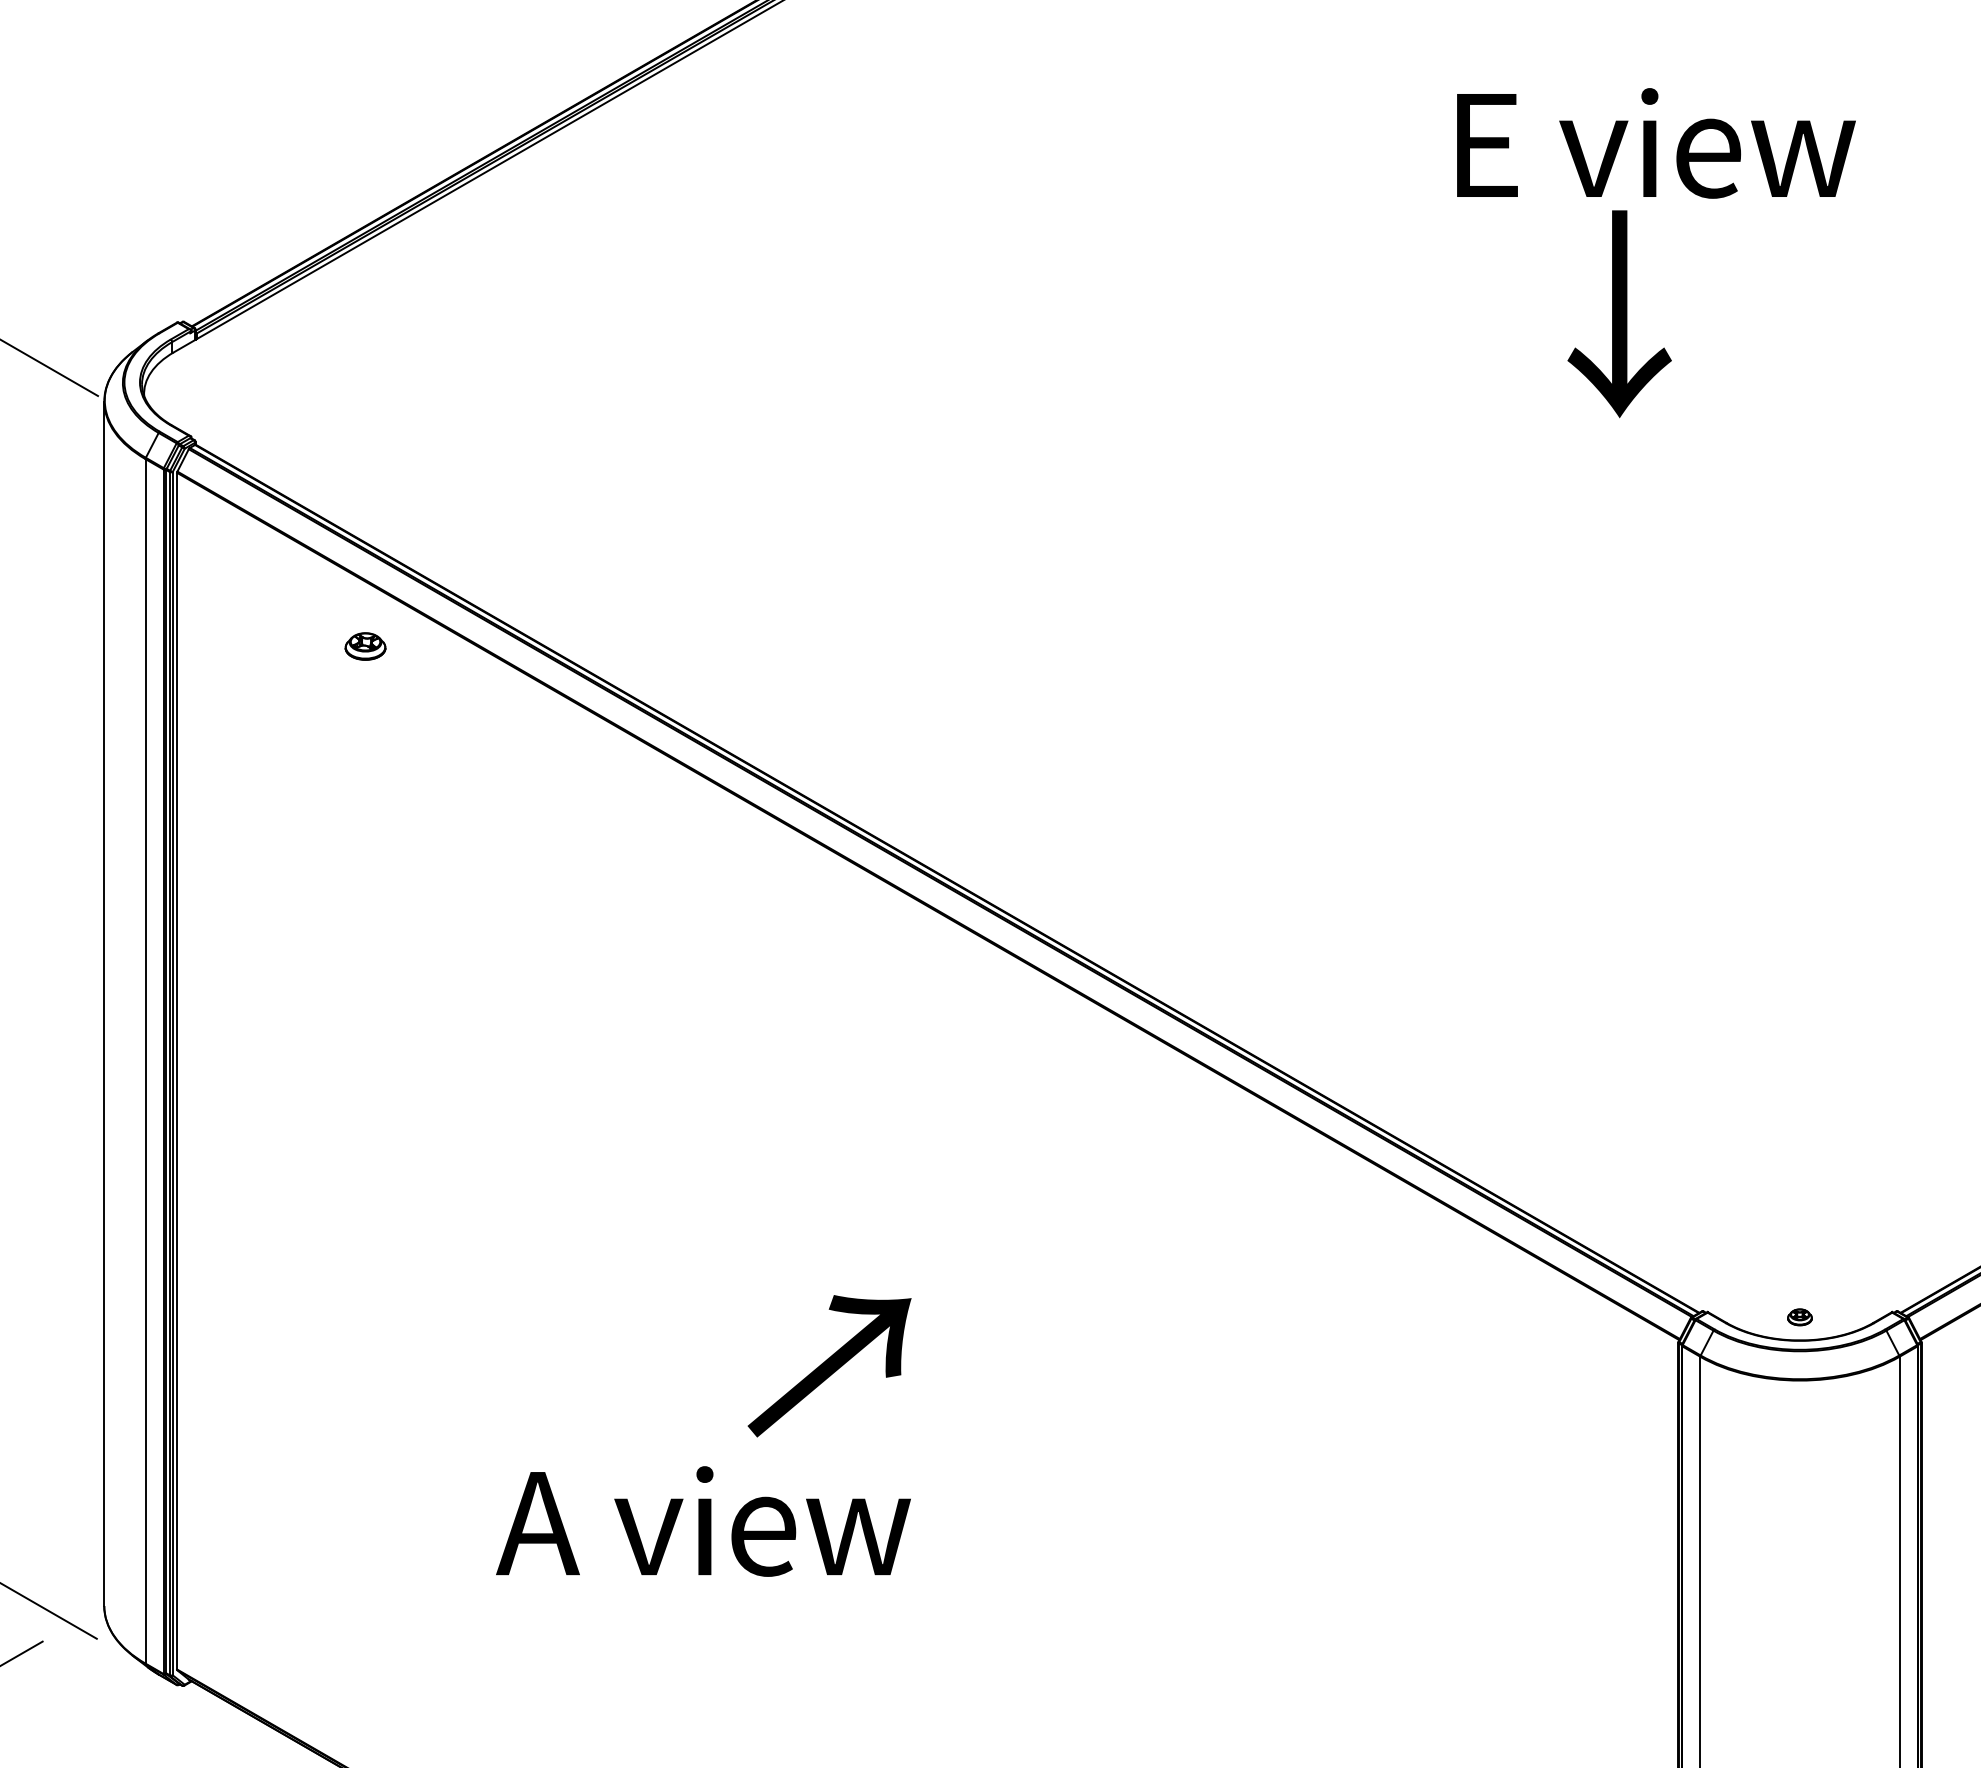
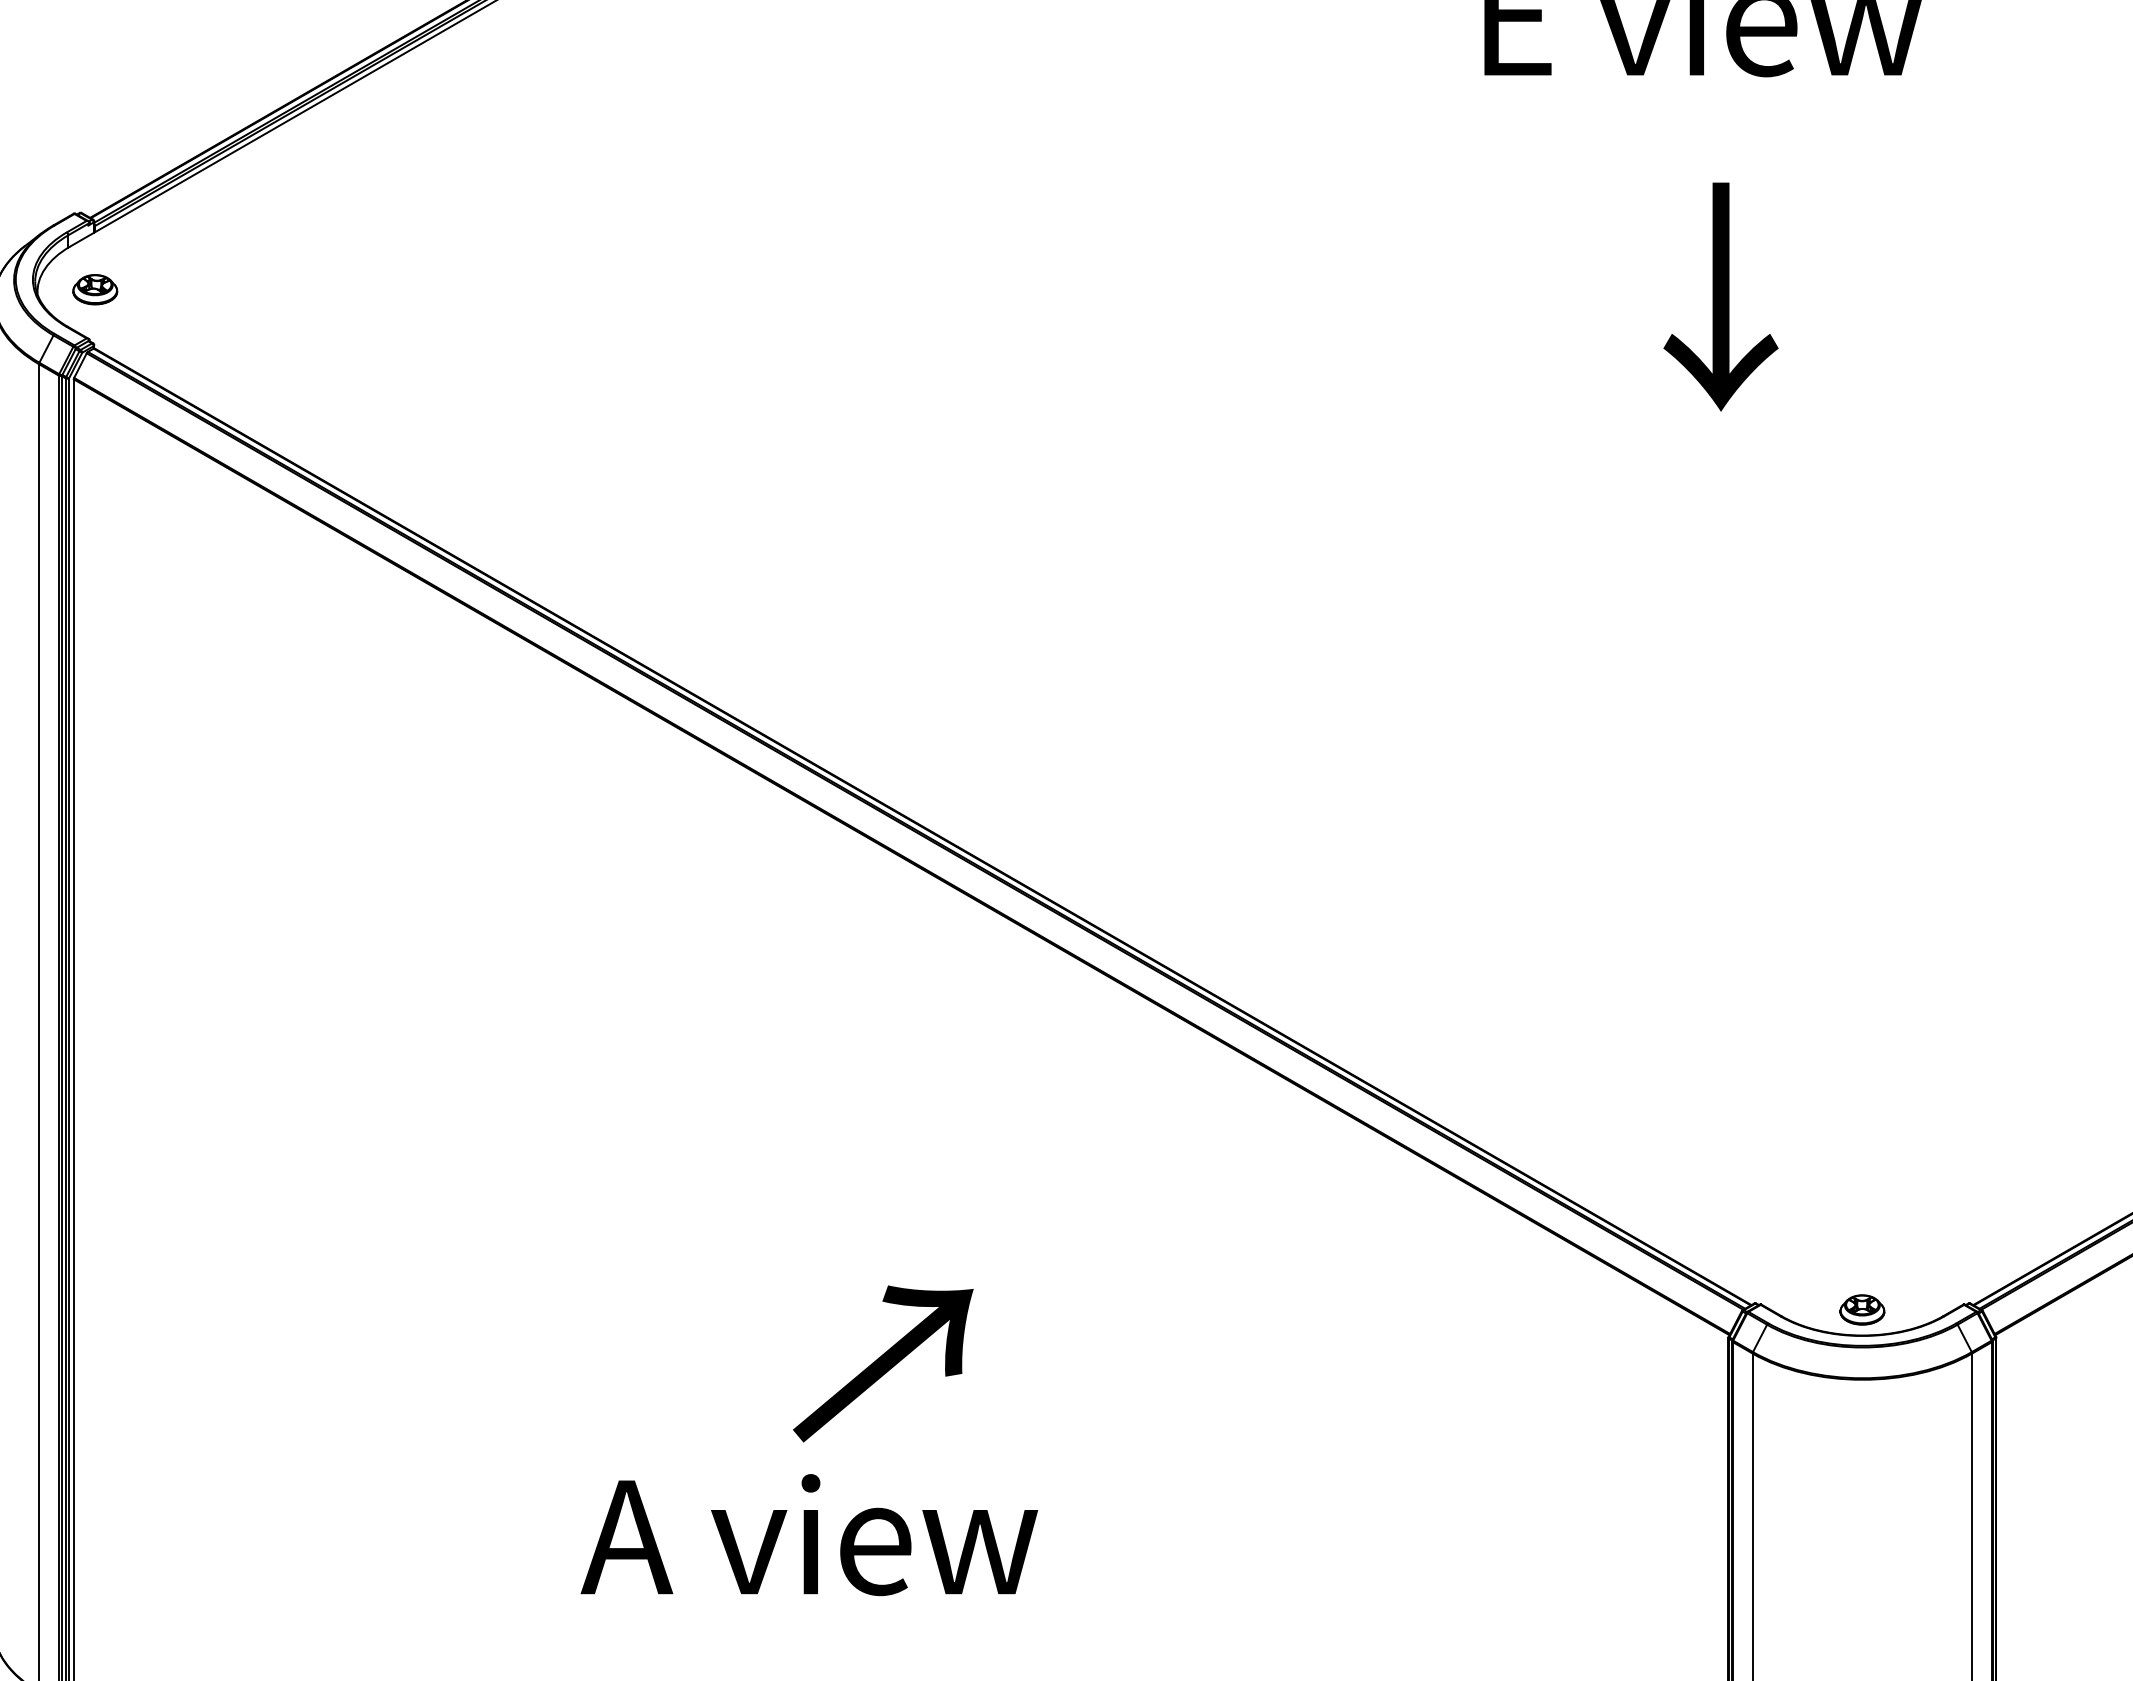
text: (1619, 314) -> (1720, 297), moved
part: (365, 646) -> (95, 289), moved
part: (1799, 1317) -> (1861, 1310), size x1.67
text: (829, 1366) -> (883, 1364), moved
text: (703, 1521) -> (809, 1535), moved

